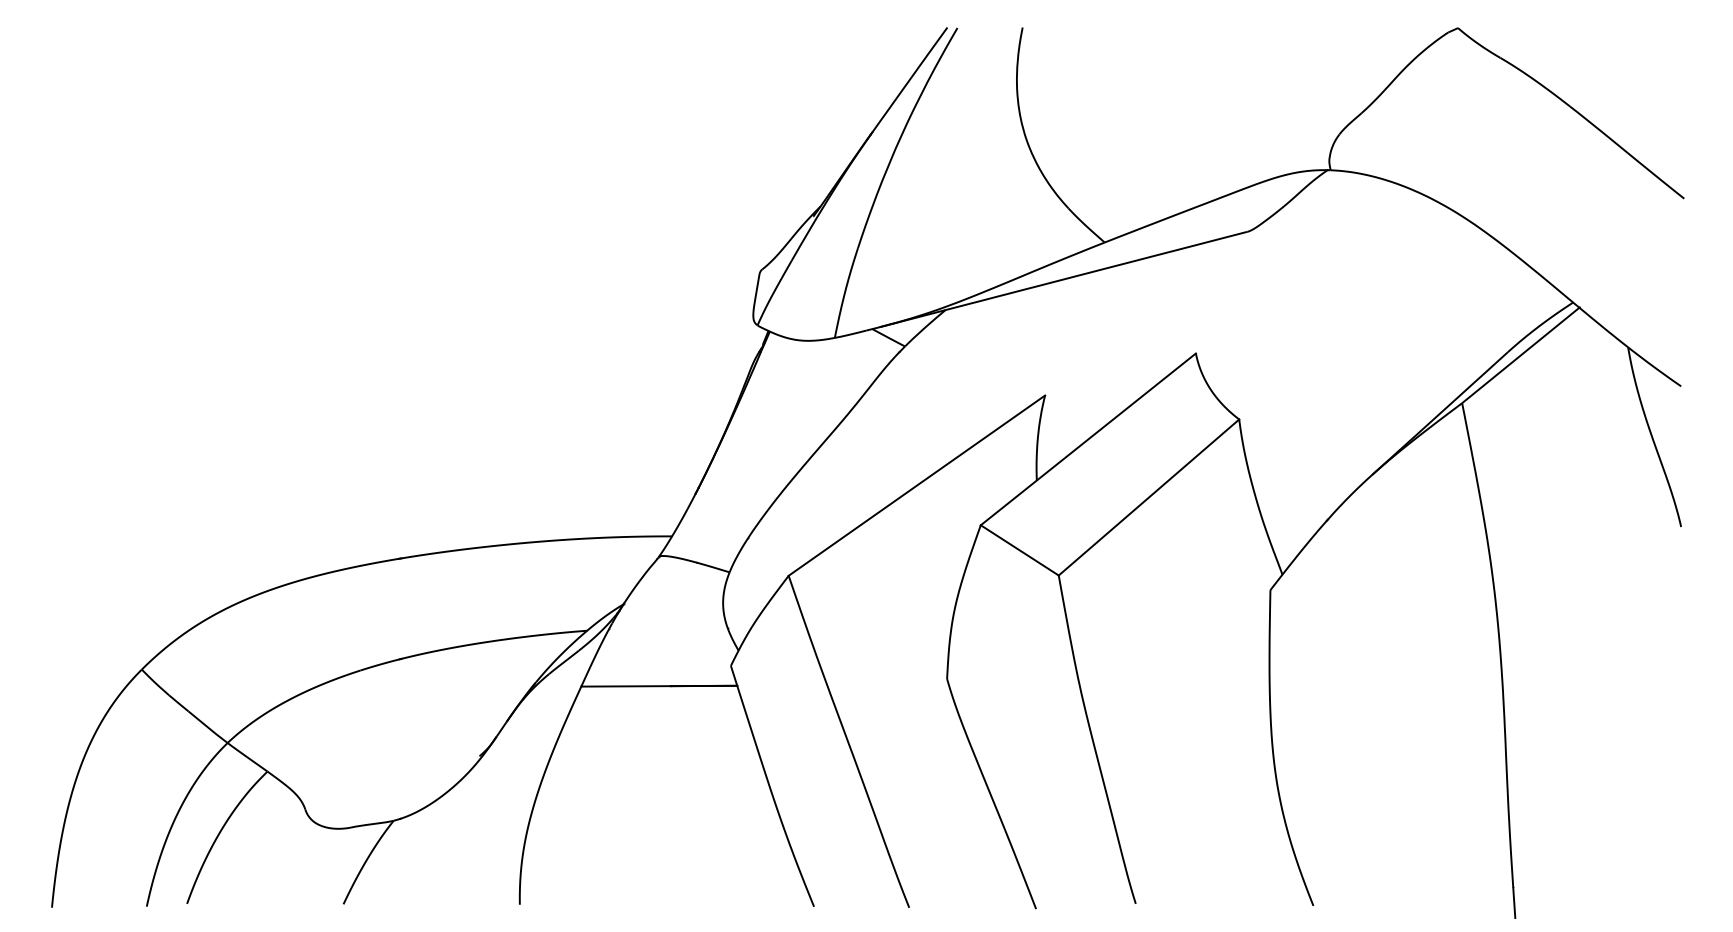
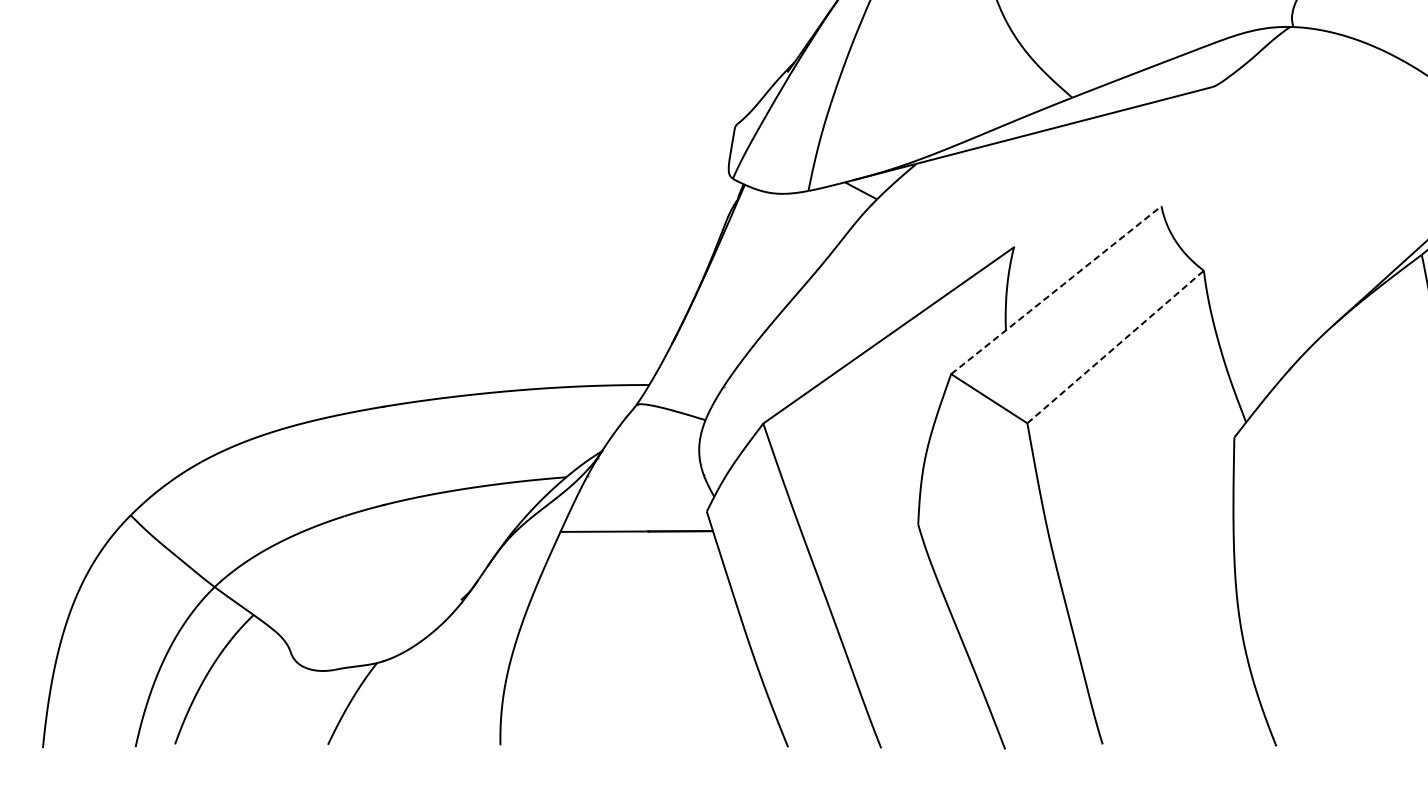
line: (1088, 439) -> (1056, 290), solid -> dashed
line: (1149, 497) -> (1116, 347), solid -> dashed

